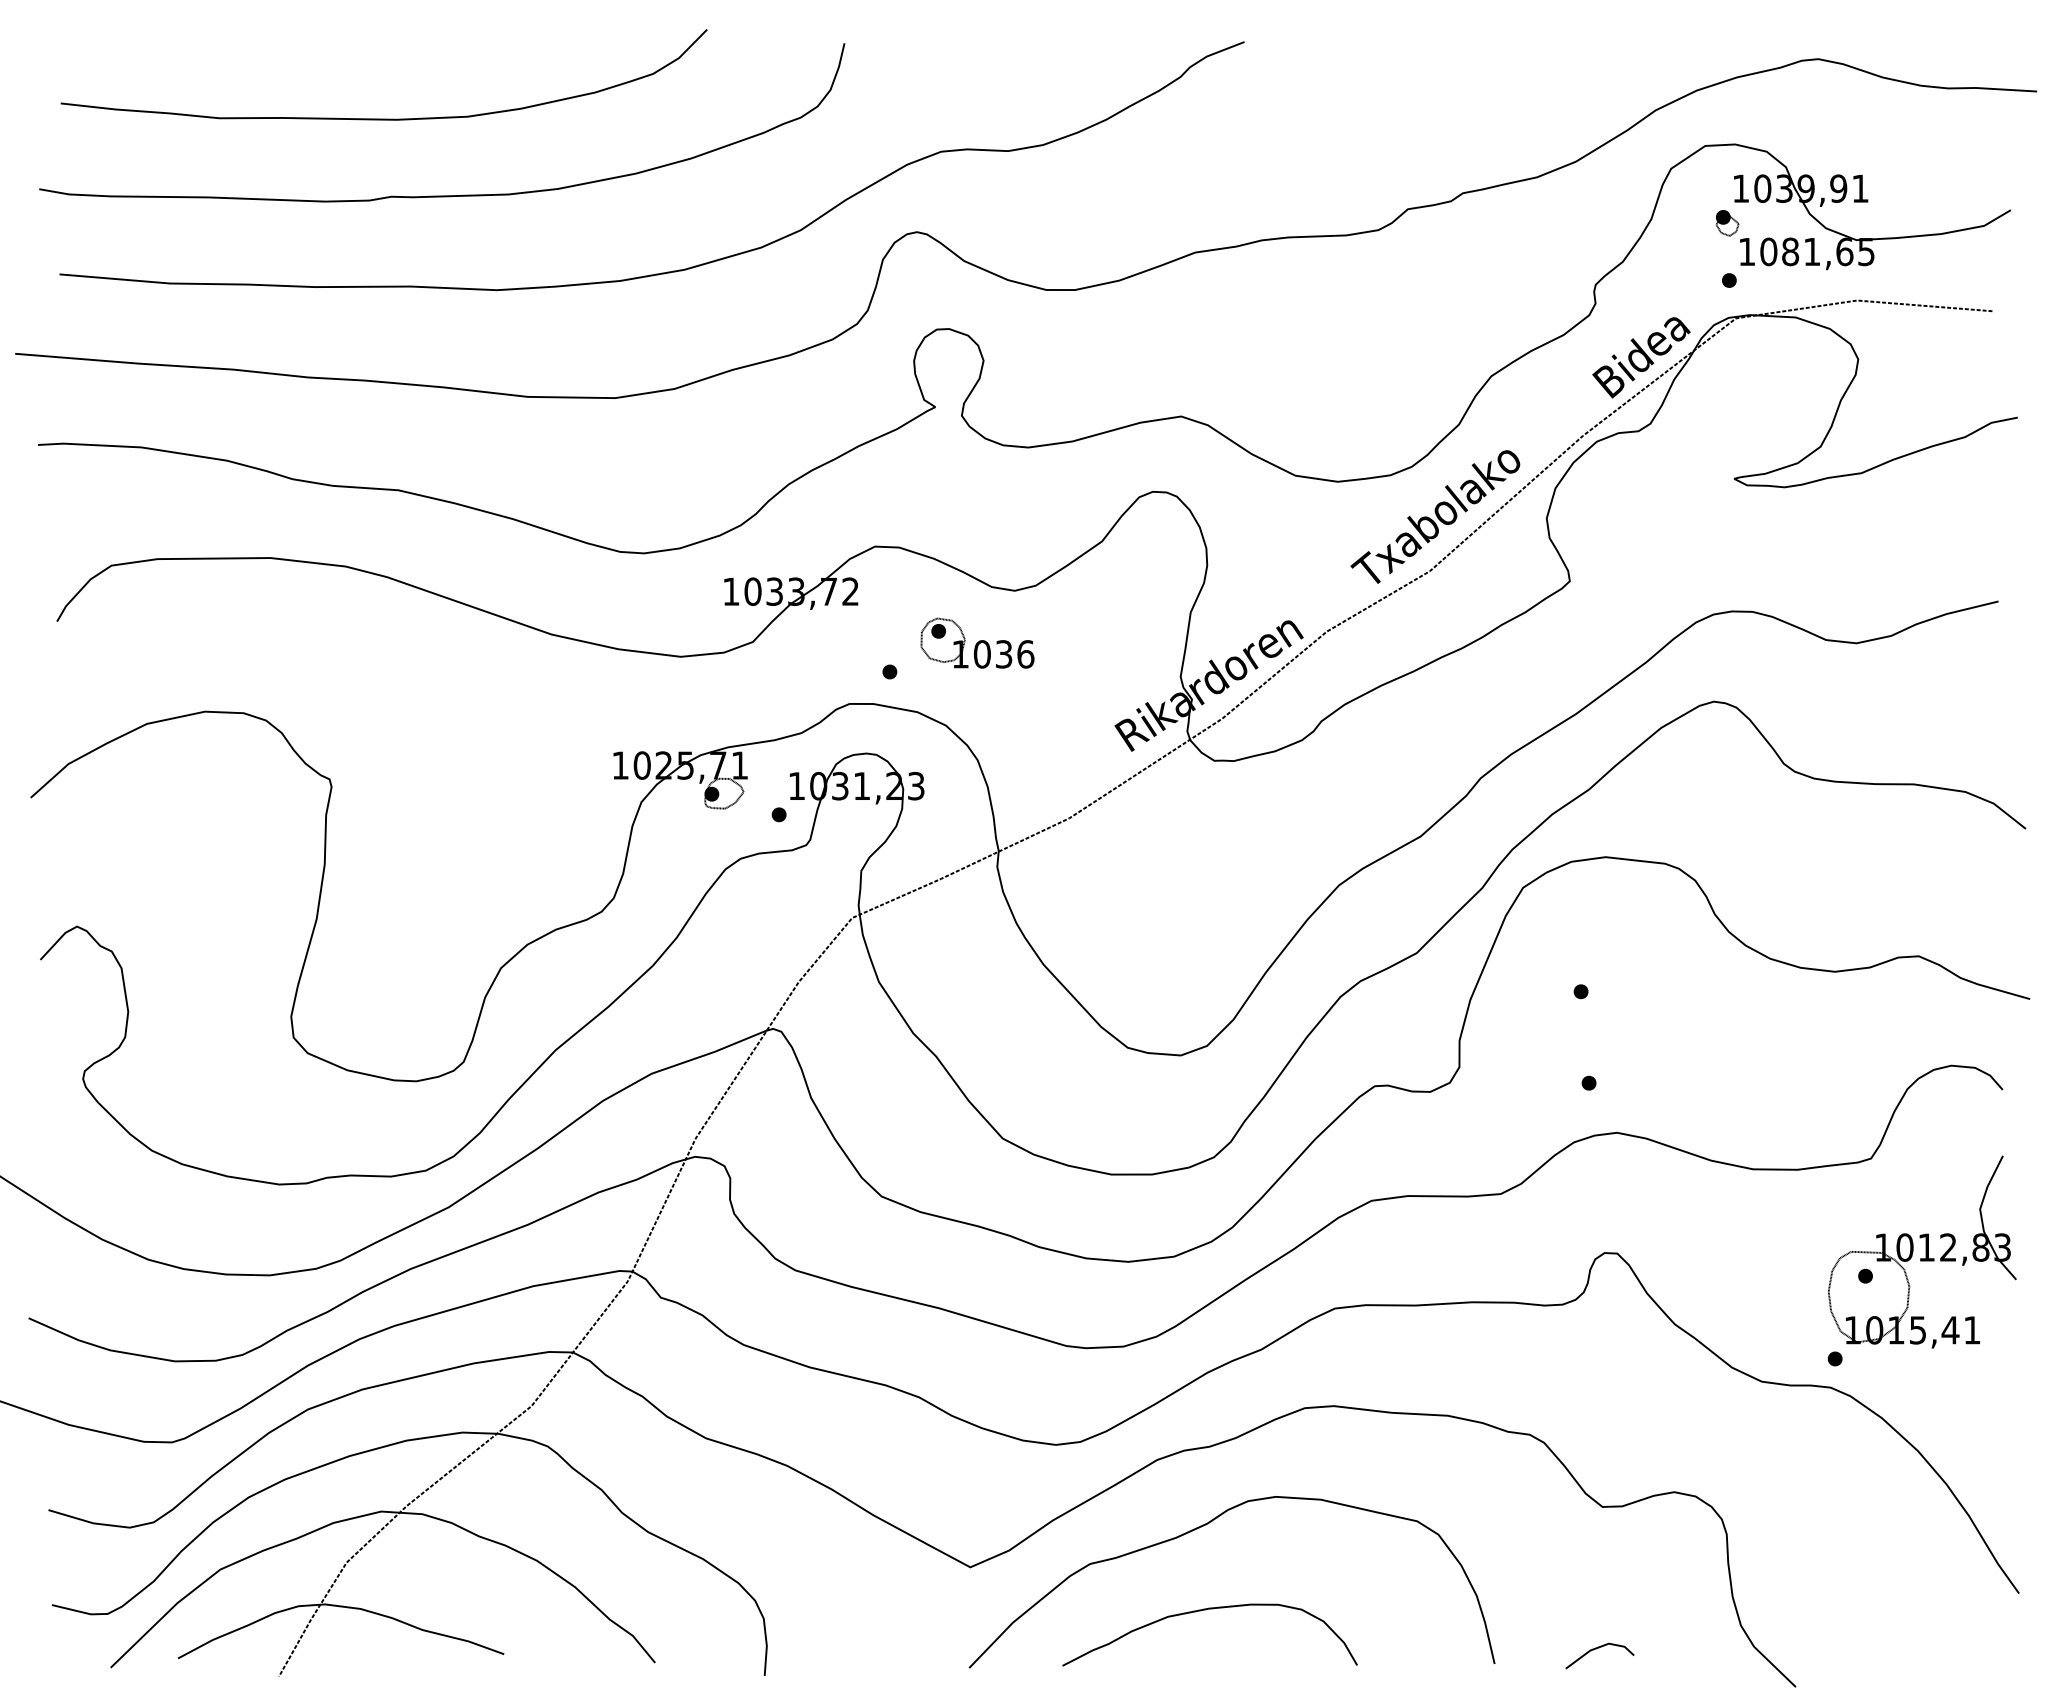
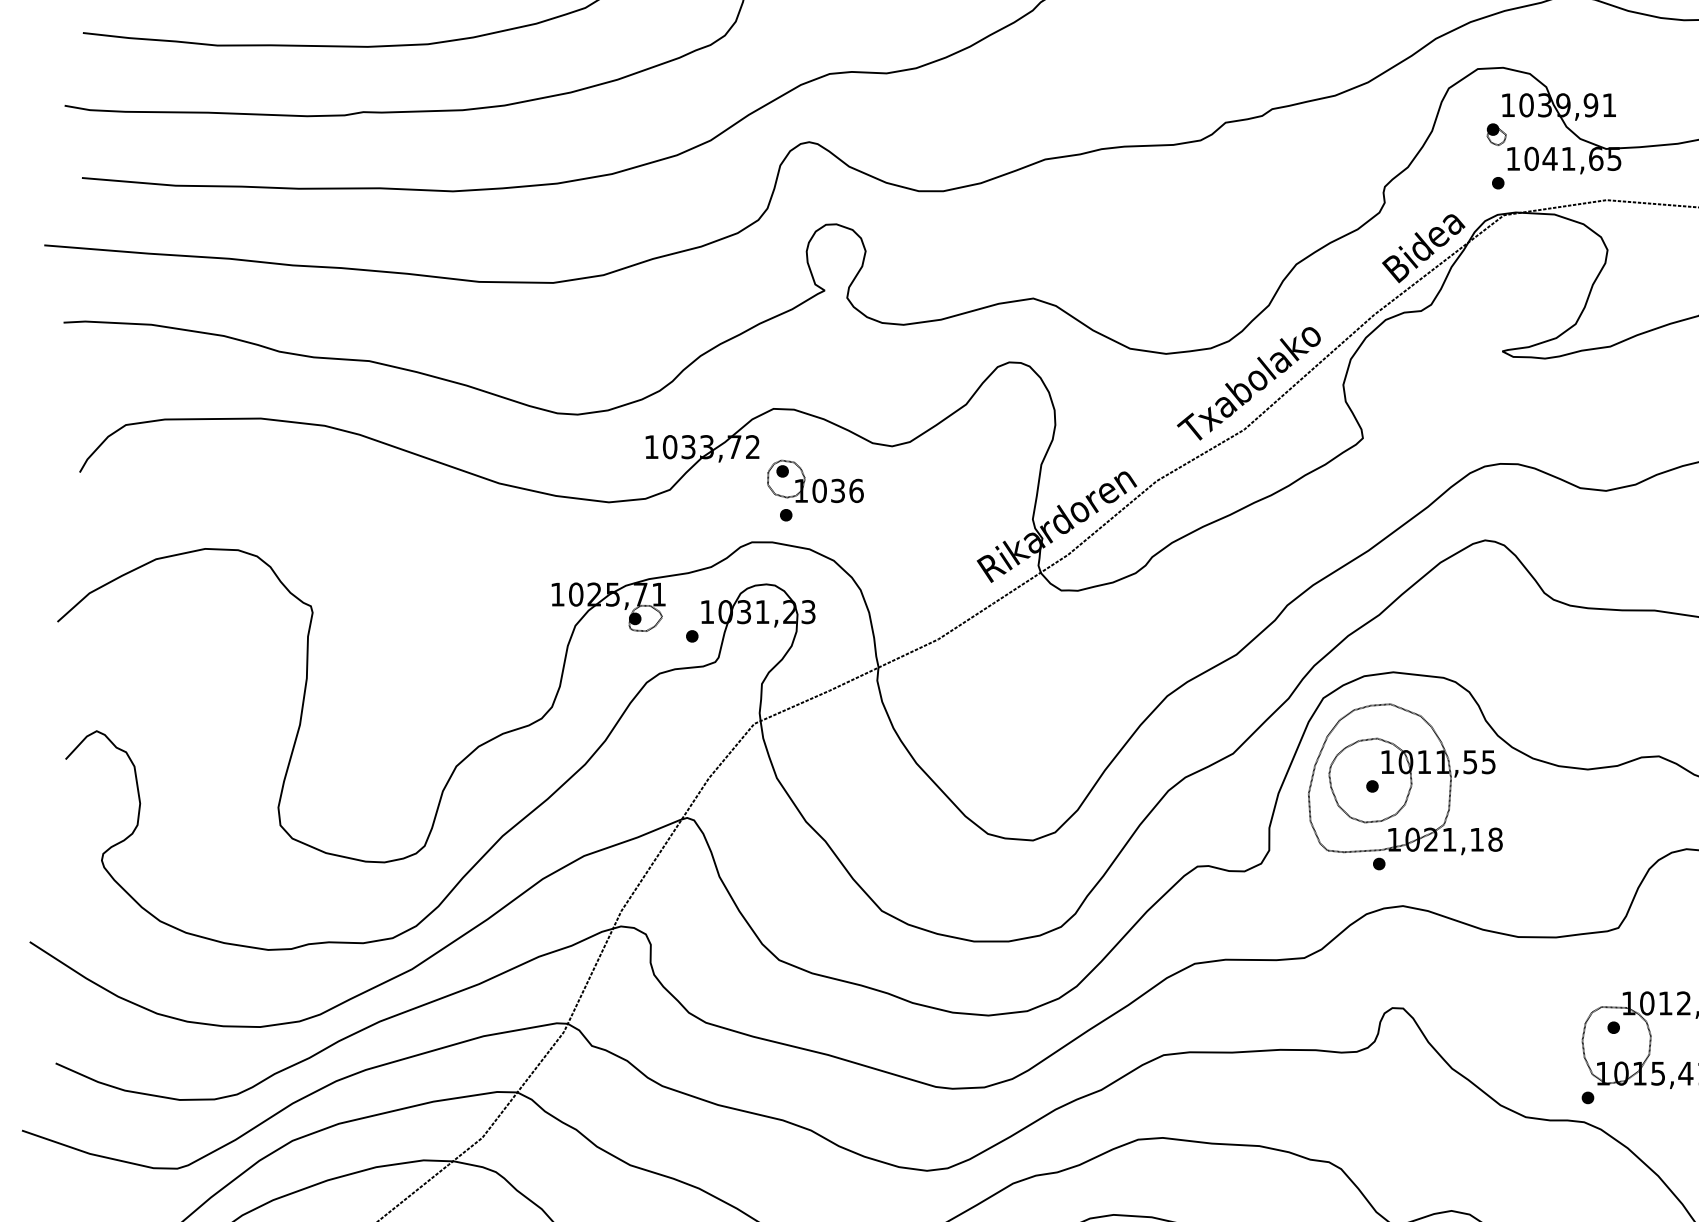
text: (1790, 251) -> (1550, 158), 1081,65 -> 1041,65
part: (977, 642) -> (815, 480), moved
part: (1619, 983) -> (1405, 779), added

